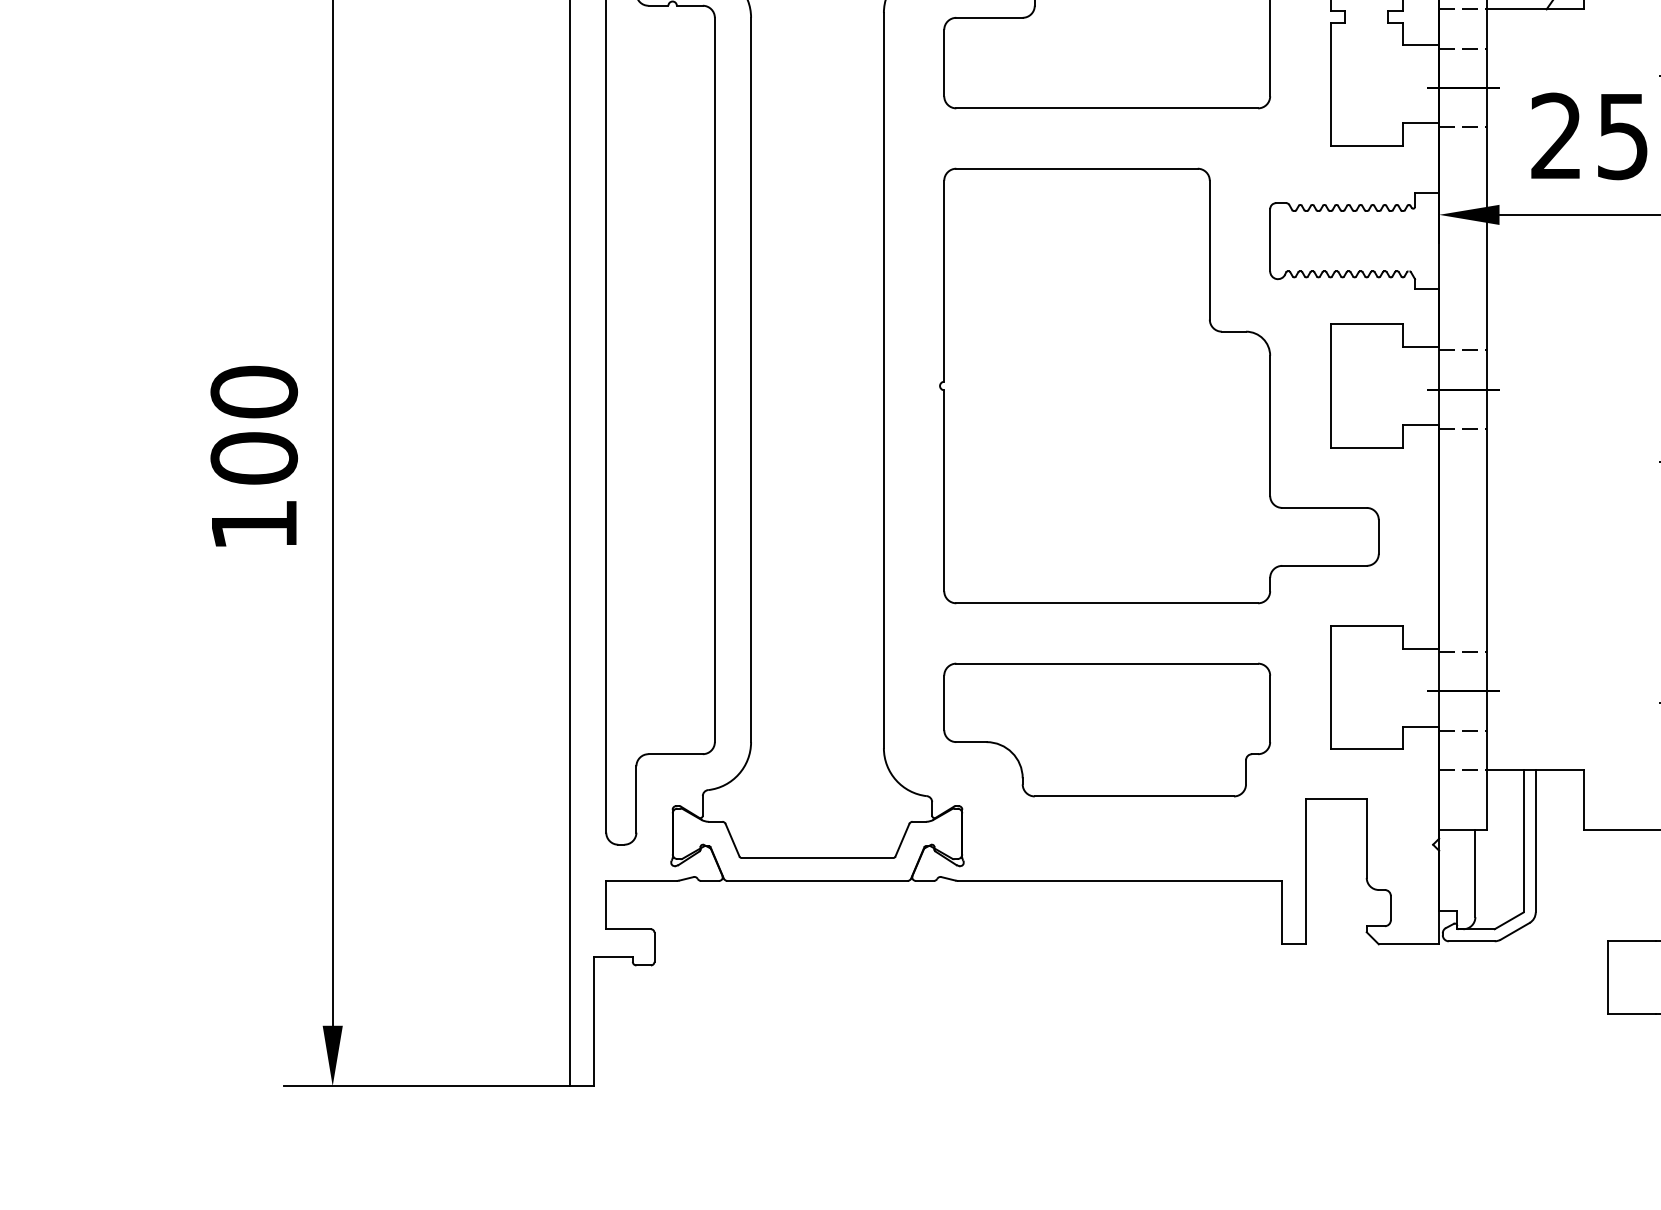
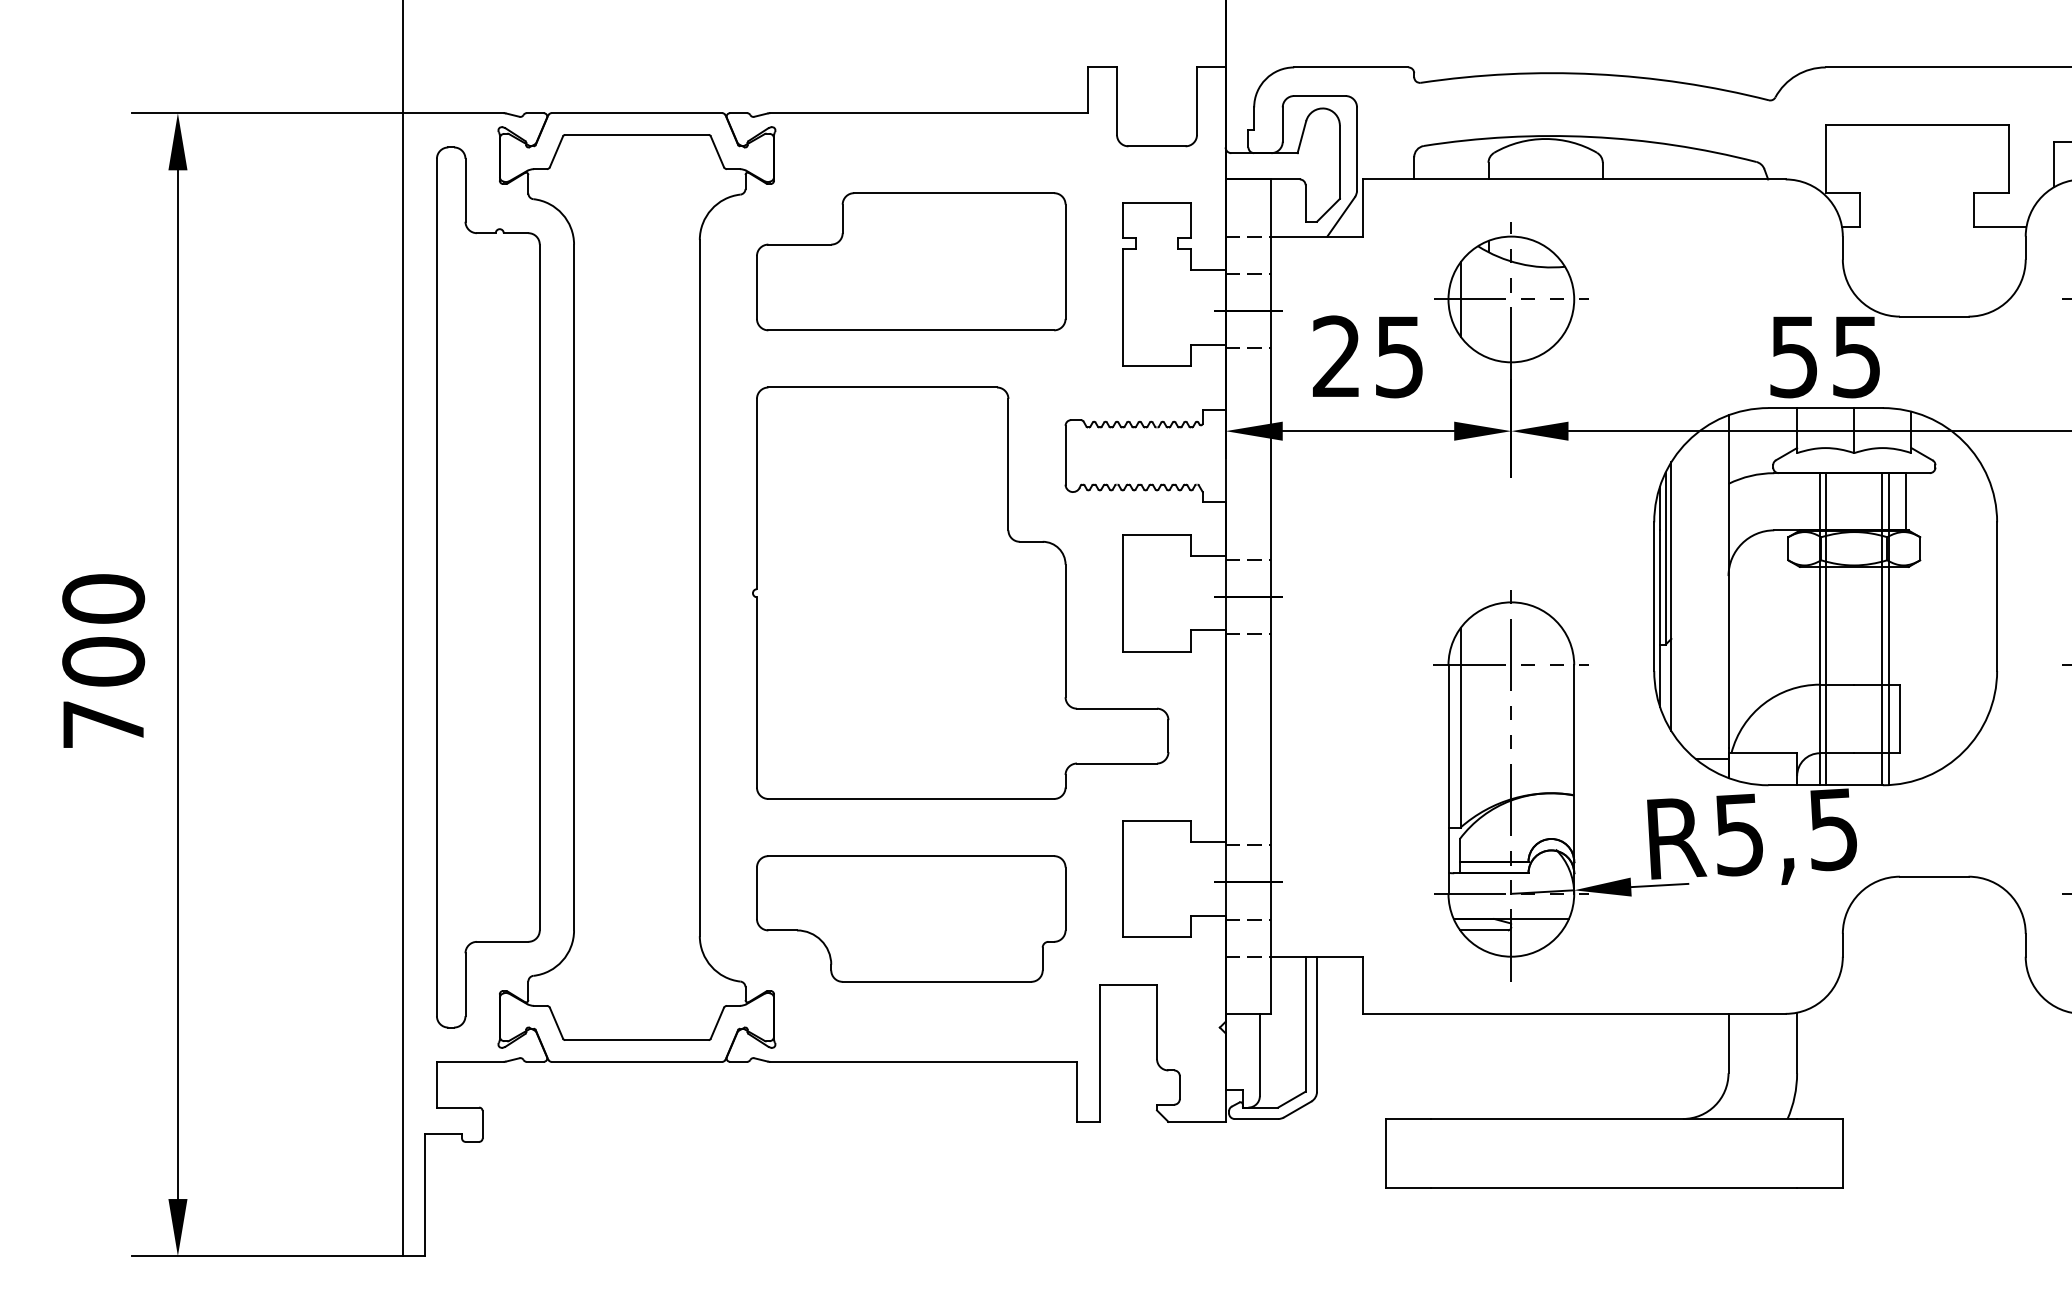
text: (254, 524) -> (103, 724), 100 -> 700

